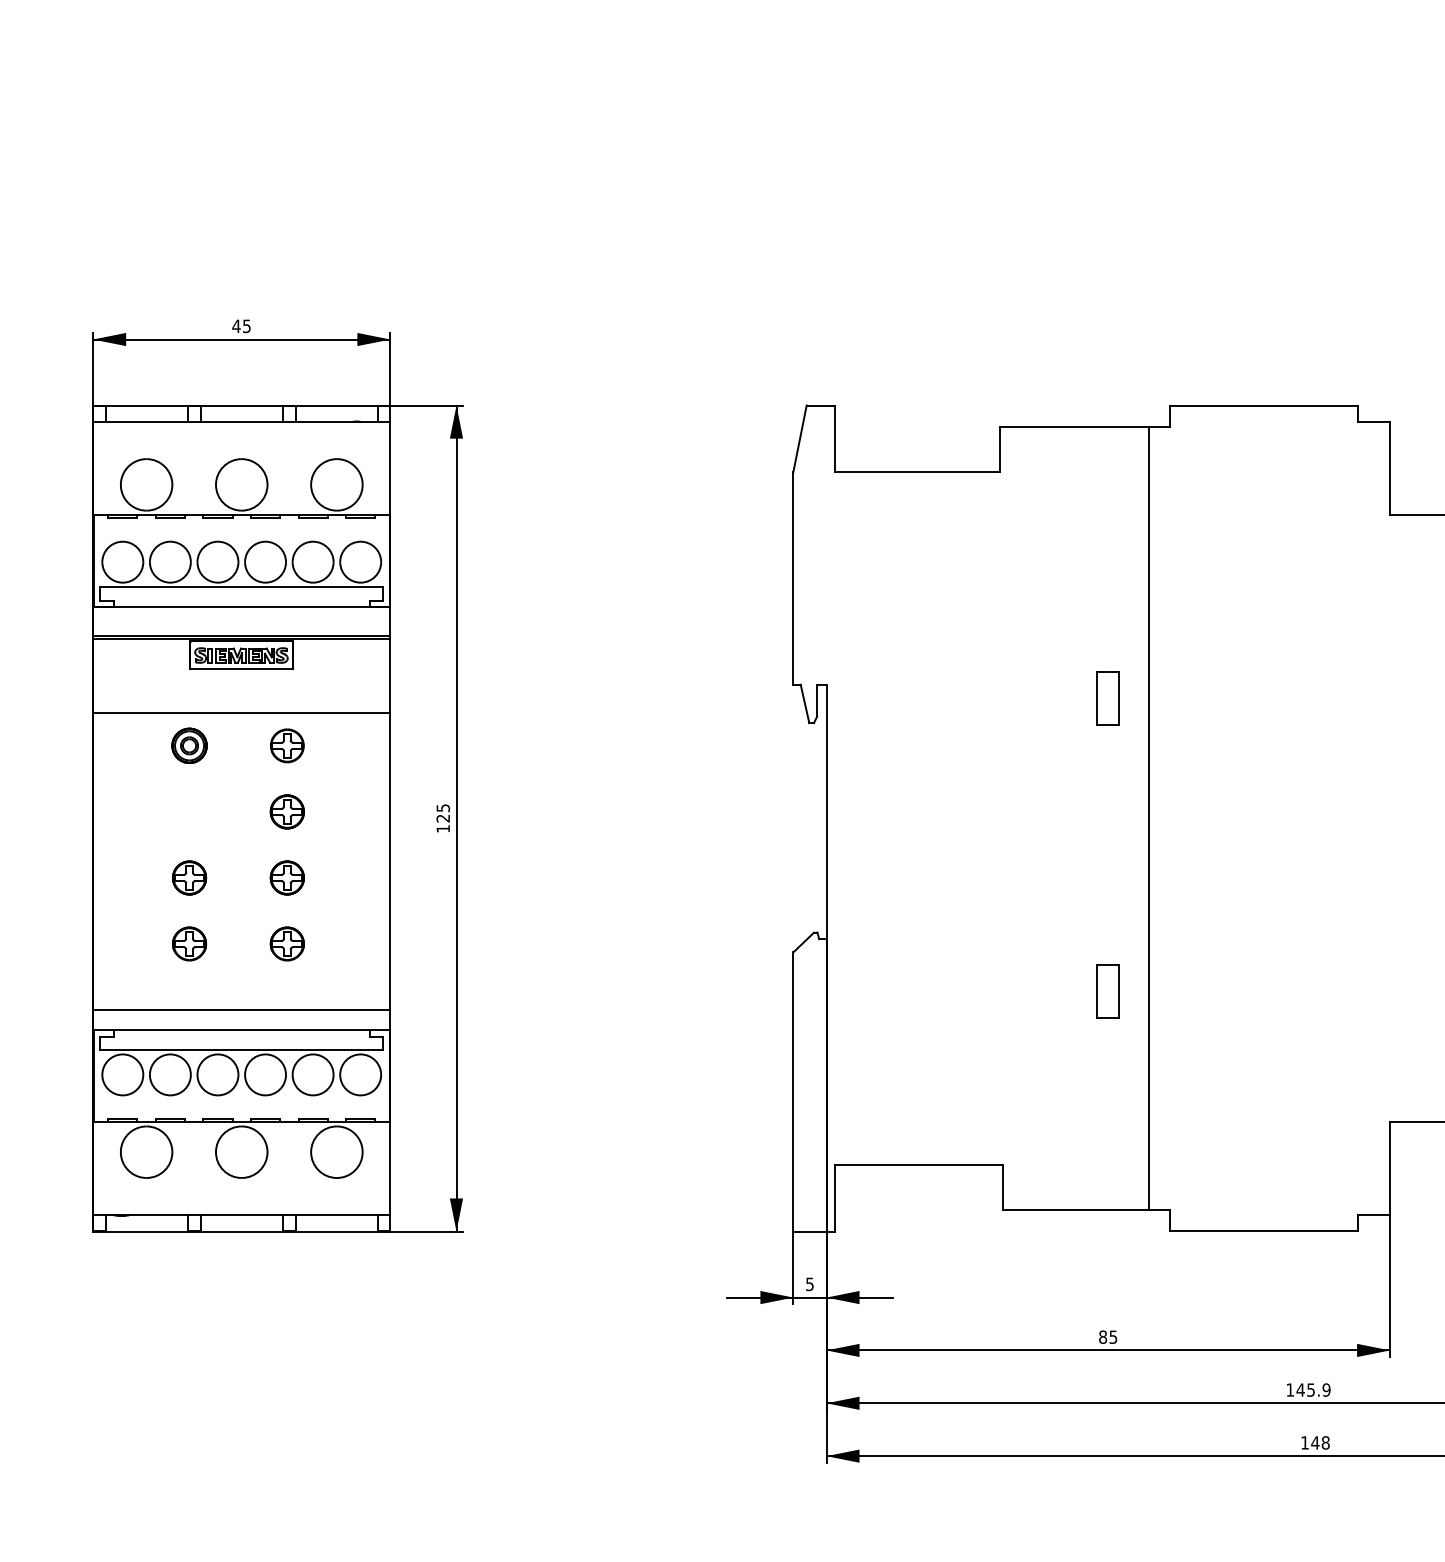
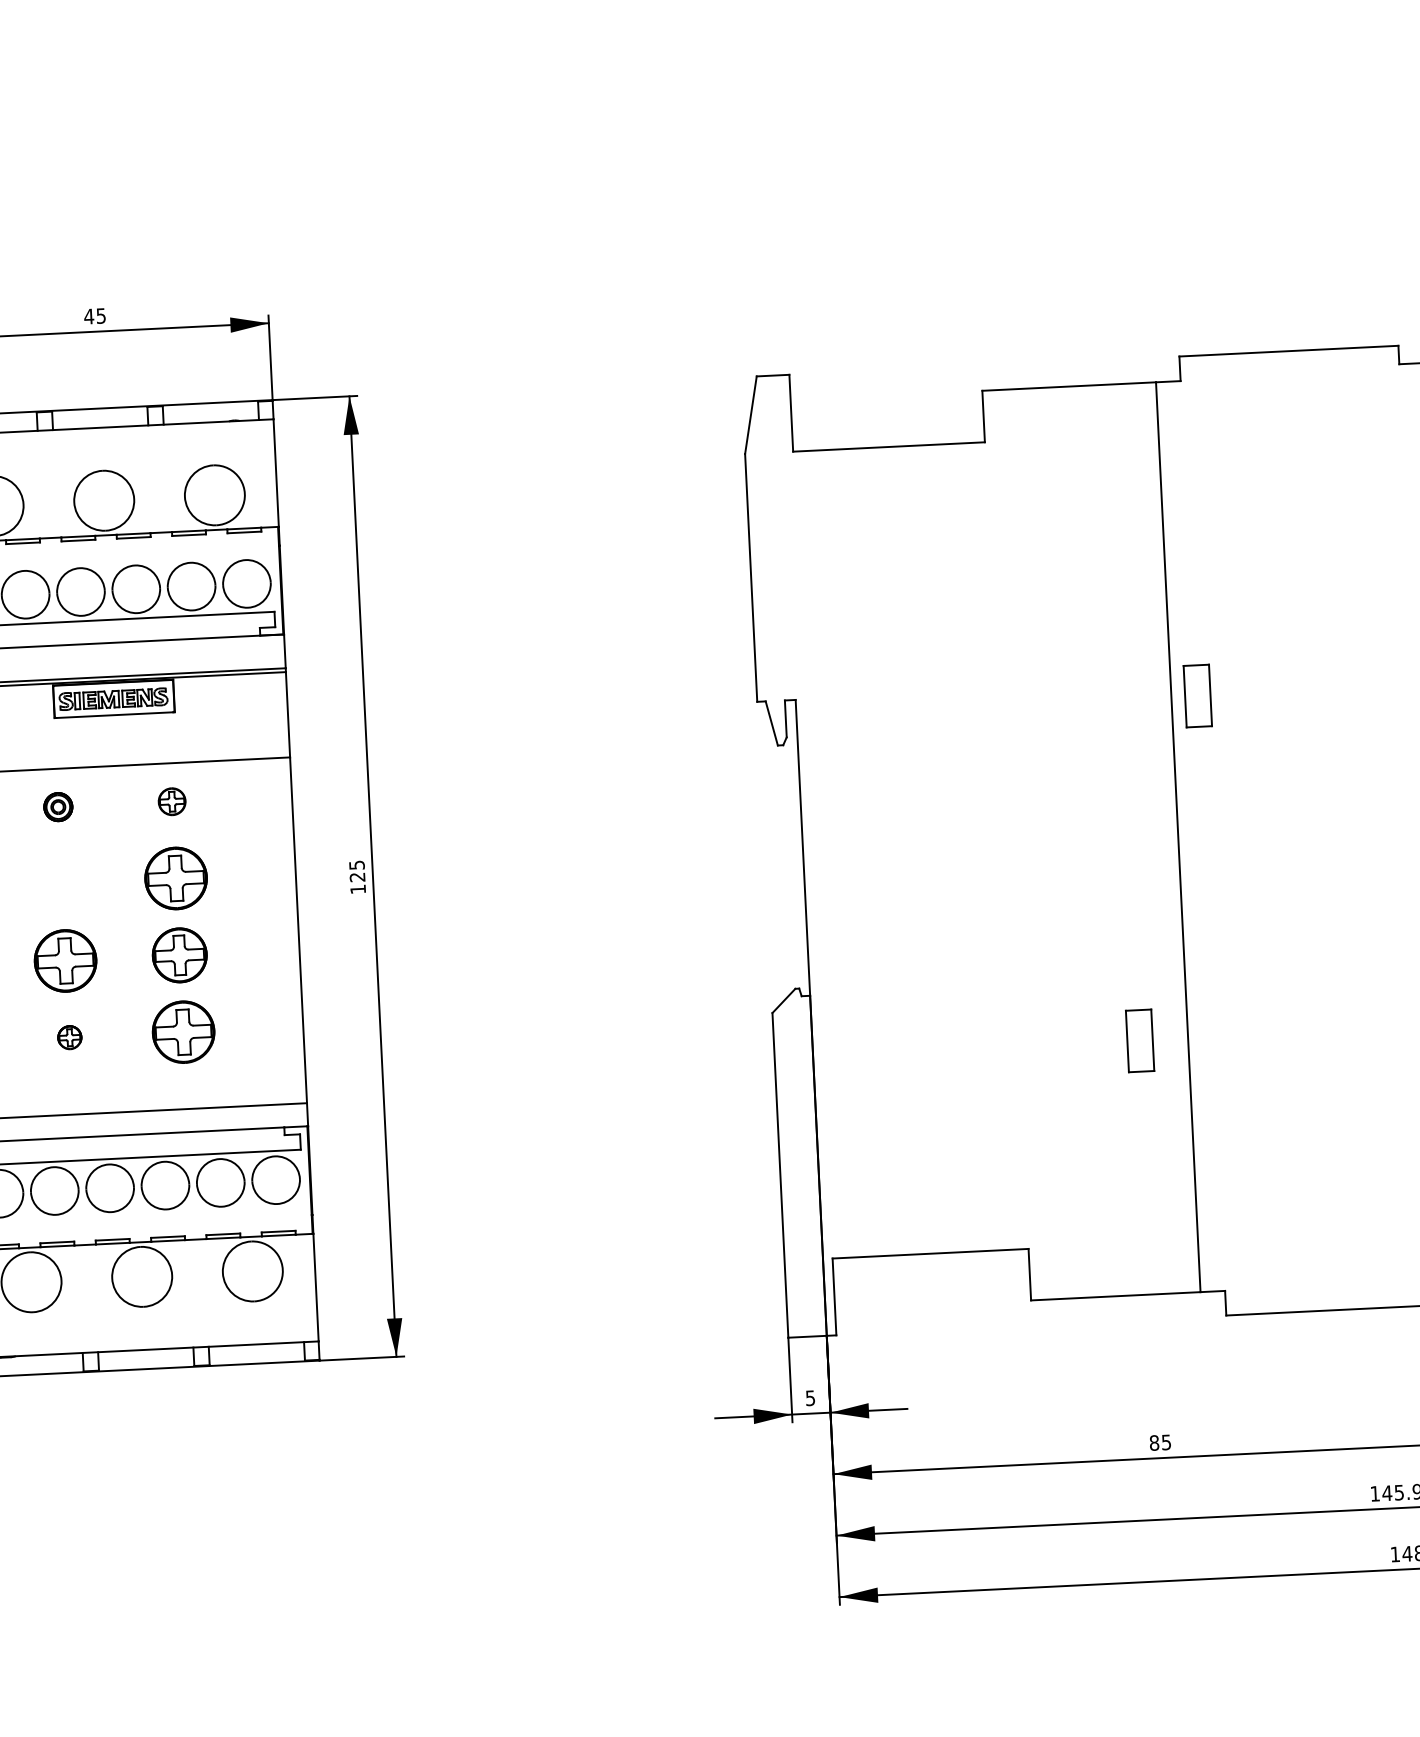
part: (1107, 698) -> (1197, 696), moved
part: (189, 745) -> (58, 806), size x0.7
part: (287, 745) -> (172, 801), size x0.7
part: (286, 811) -> (174, 878), size x1.6
part: (189, 877) -> (65, 960), size x1.6
part: (286, 877) -> (178, 954), size x1.4
part: (189, 943) -> (69, 1037), size x0.6
part: (286, 943) -> (182, 1031), size x1.6

